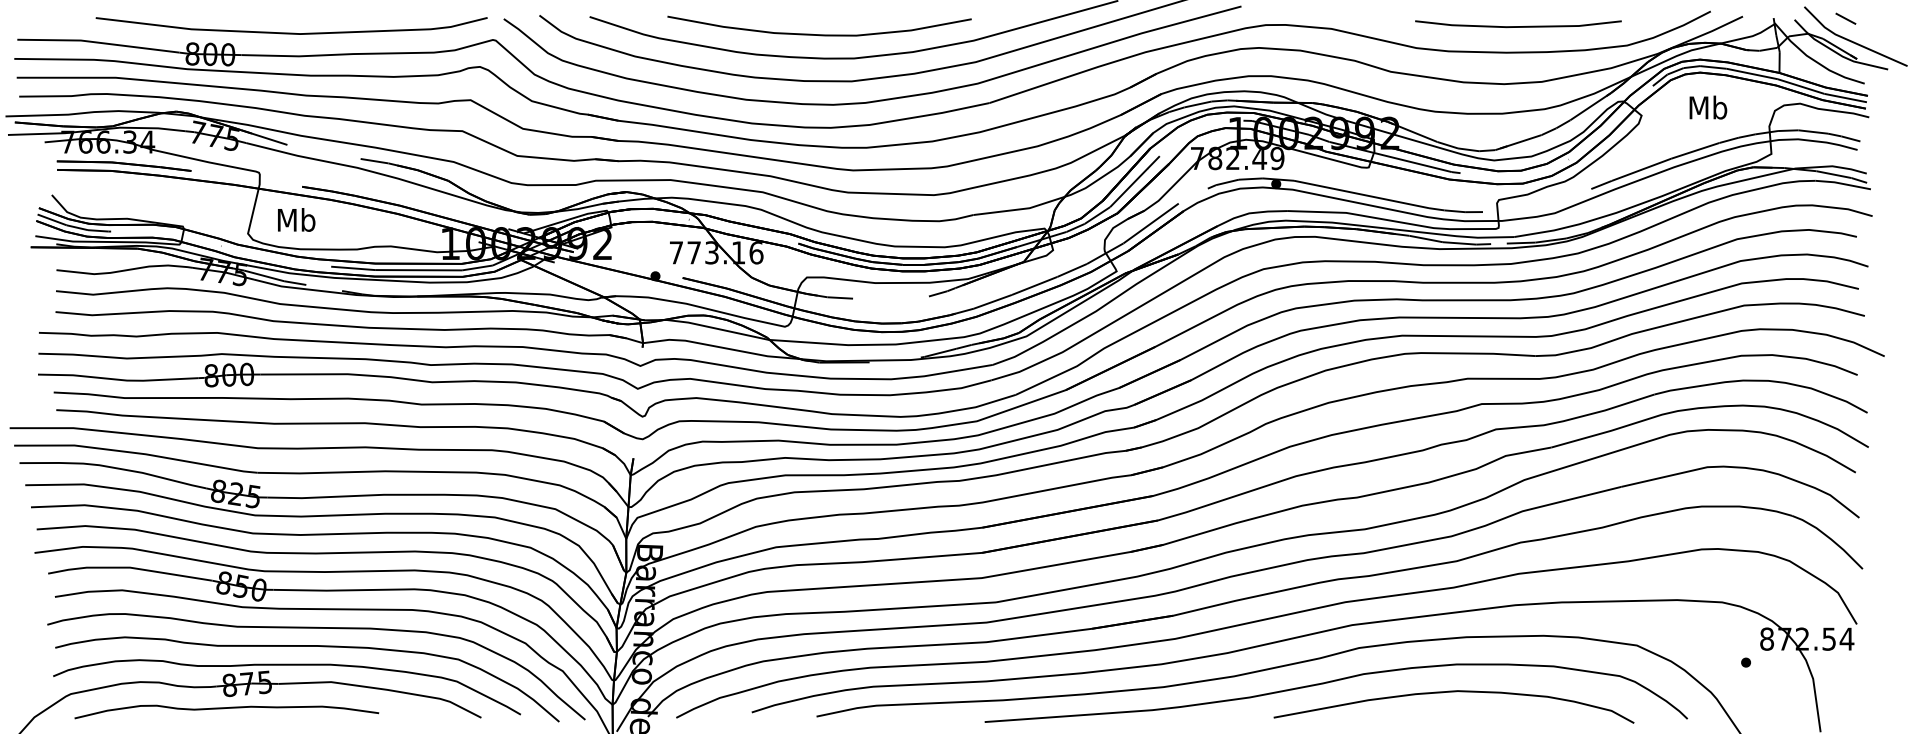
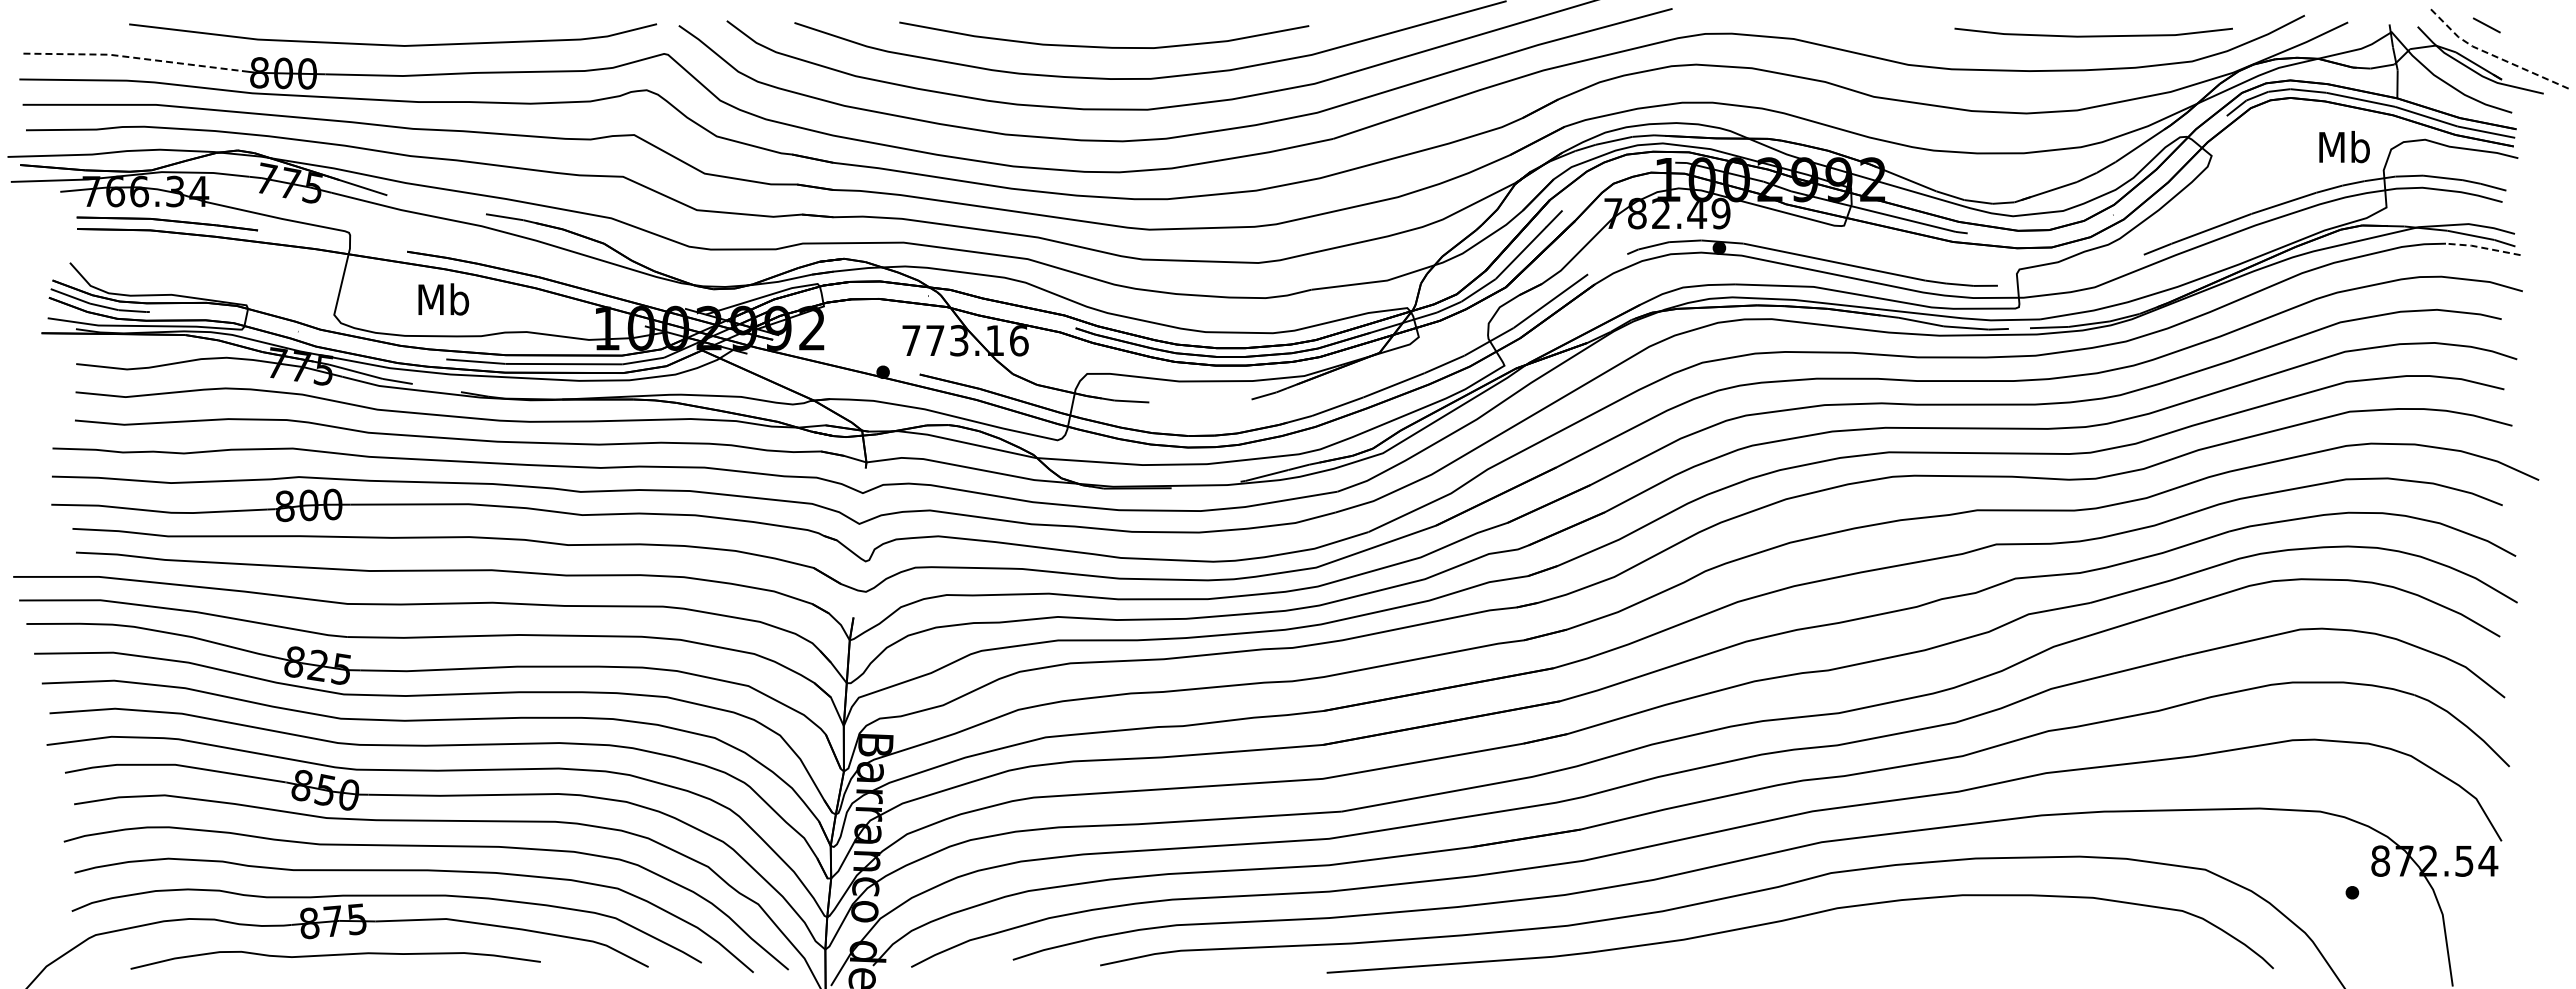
line: (1518, 26) -> (2093, 35), moved
line: (1851, 41) -> (2494, 56), solid -> dashed
line: (98, 42) -> (132, 57), solid -> dashed
text: (1708, 107) -> (2344, 147), moved
line: (1842, 183) -> (2482, 247), solid -> dashed
text: (296, 220) -> (443, 299), moved
curve: (1453, 692) -> (1958, 932), removed
curve: (226, 708) -> (335, 955), moved

